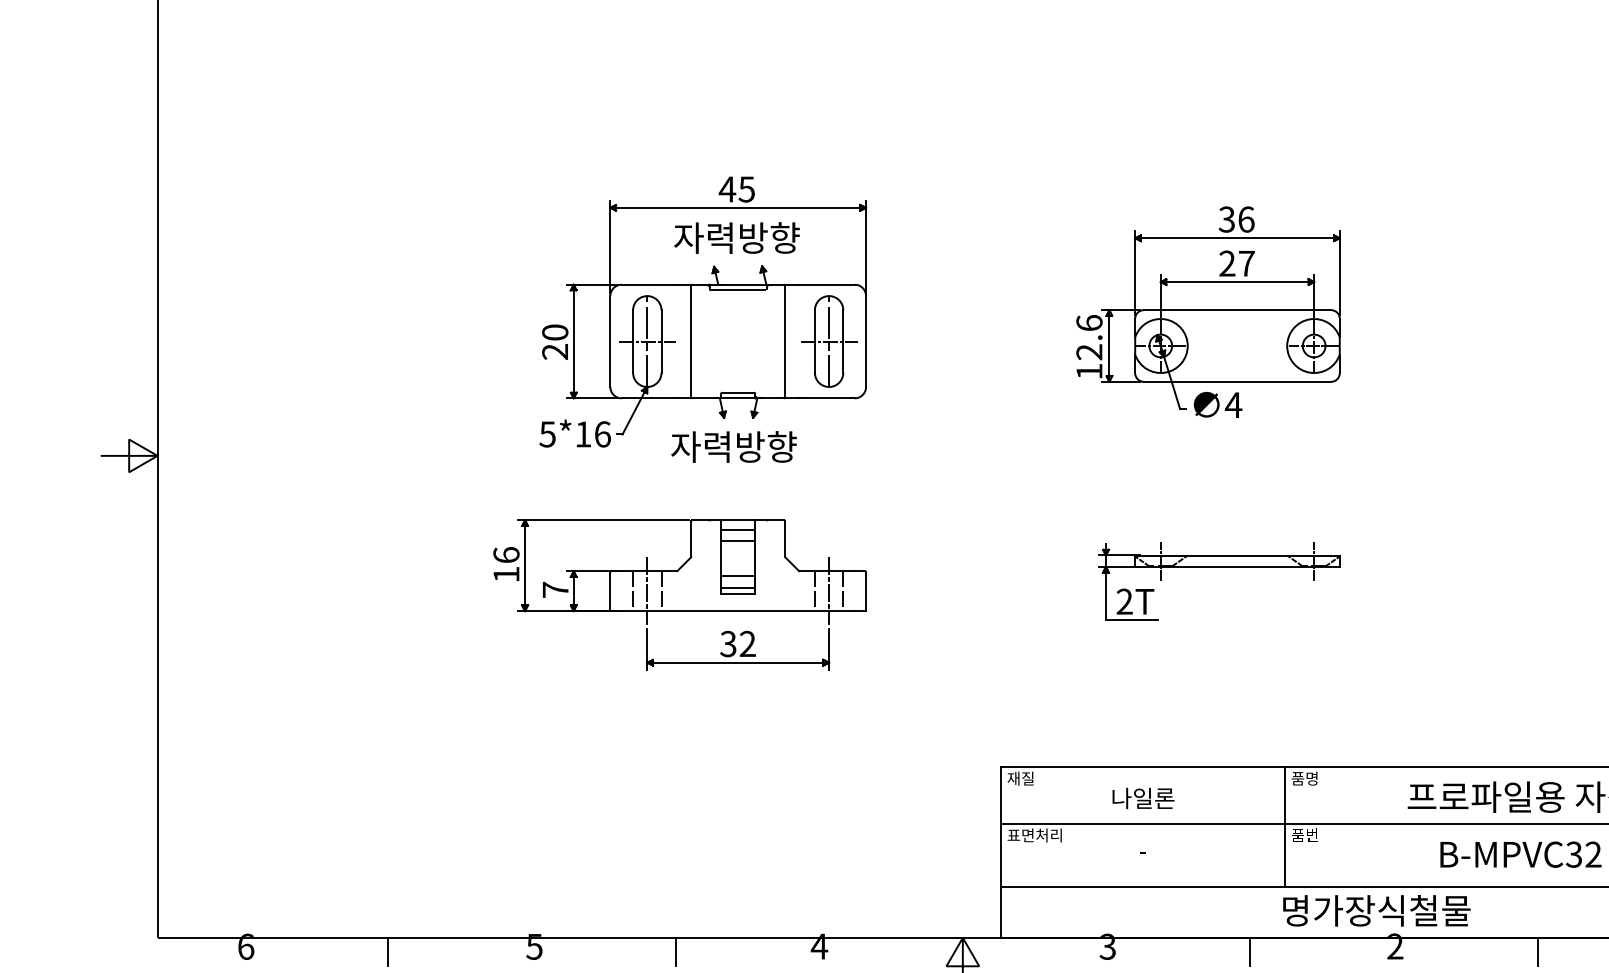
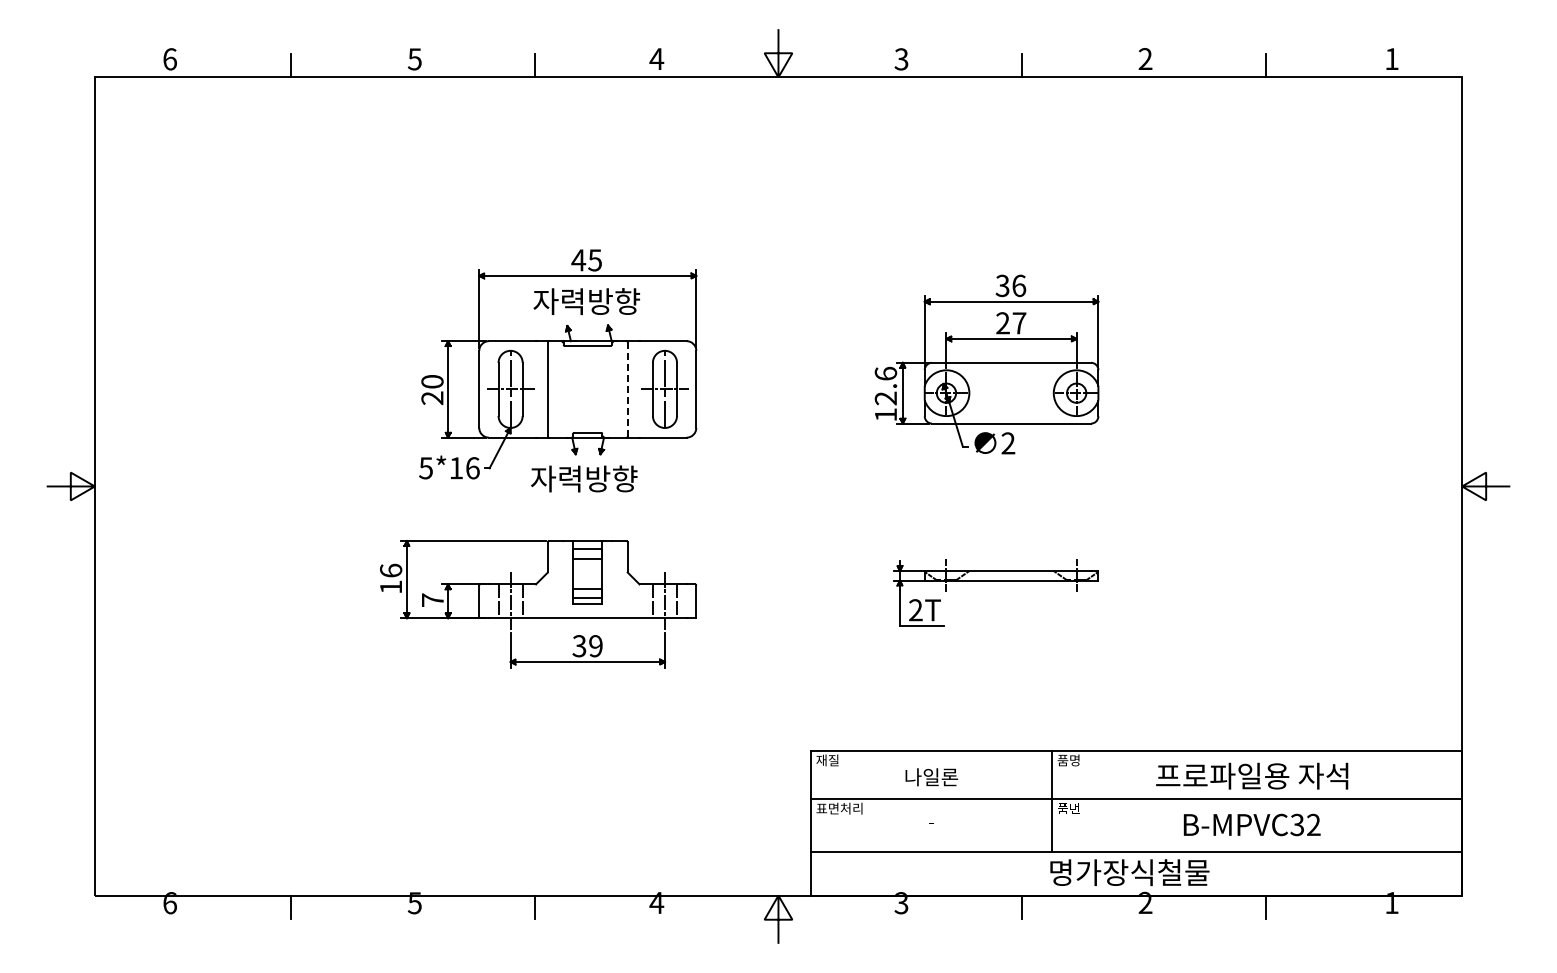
line: (784, 340) -> (627, 388), solid -> dashed
text: (1232, 405) -> (1007, 443), 4 -> 2
text: (747, 644) -> (595, 646), 32 -> 39

